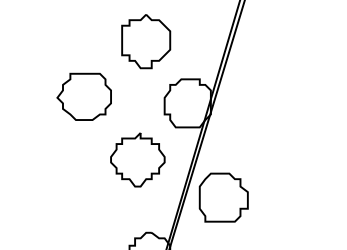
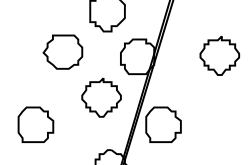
part: (301, 101) -> (219, 55), added
part: (46, 197) -> (35, 124), added

